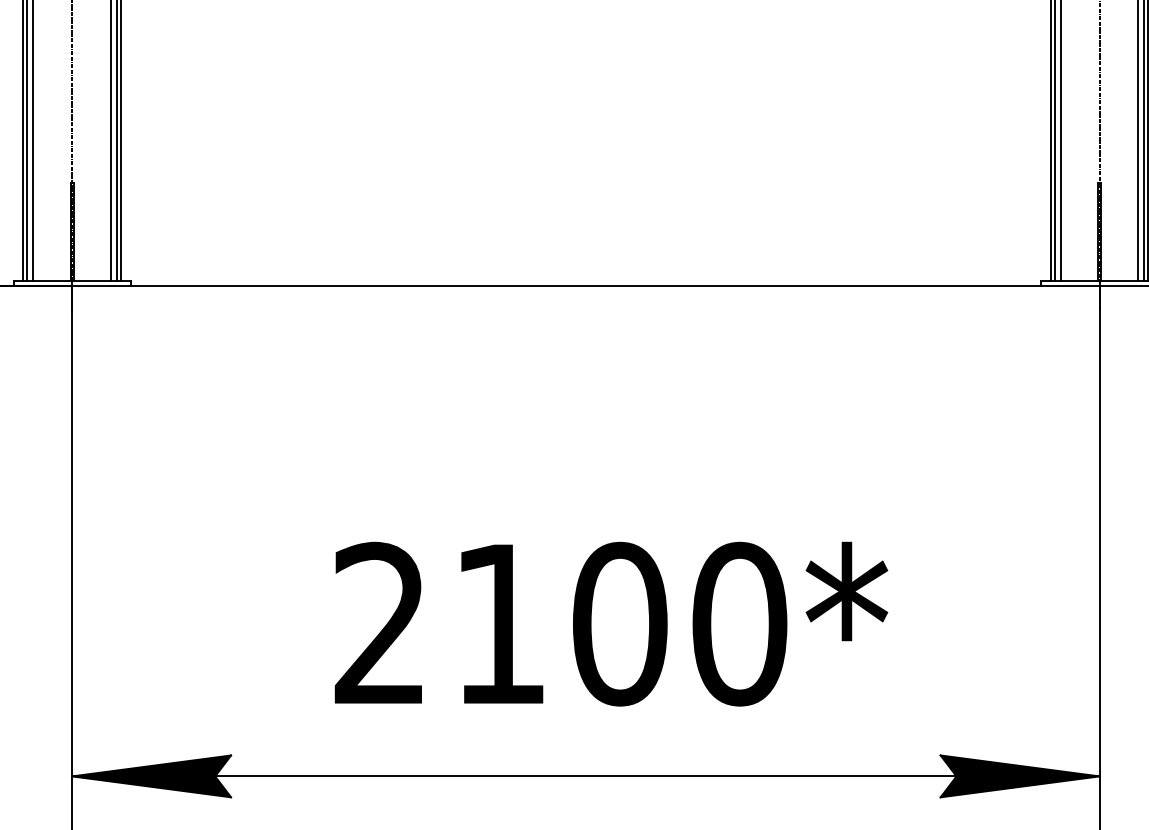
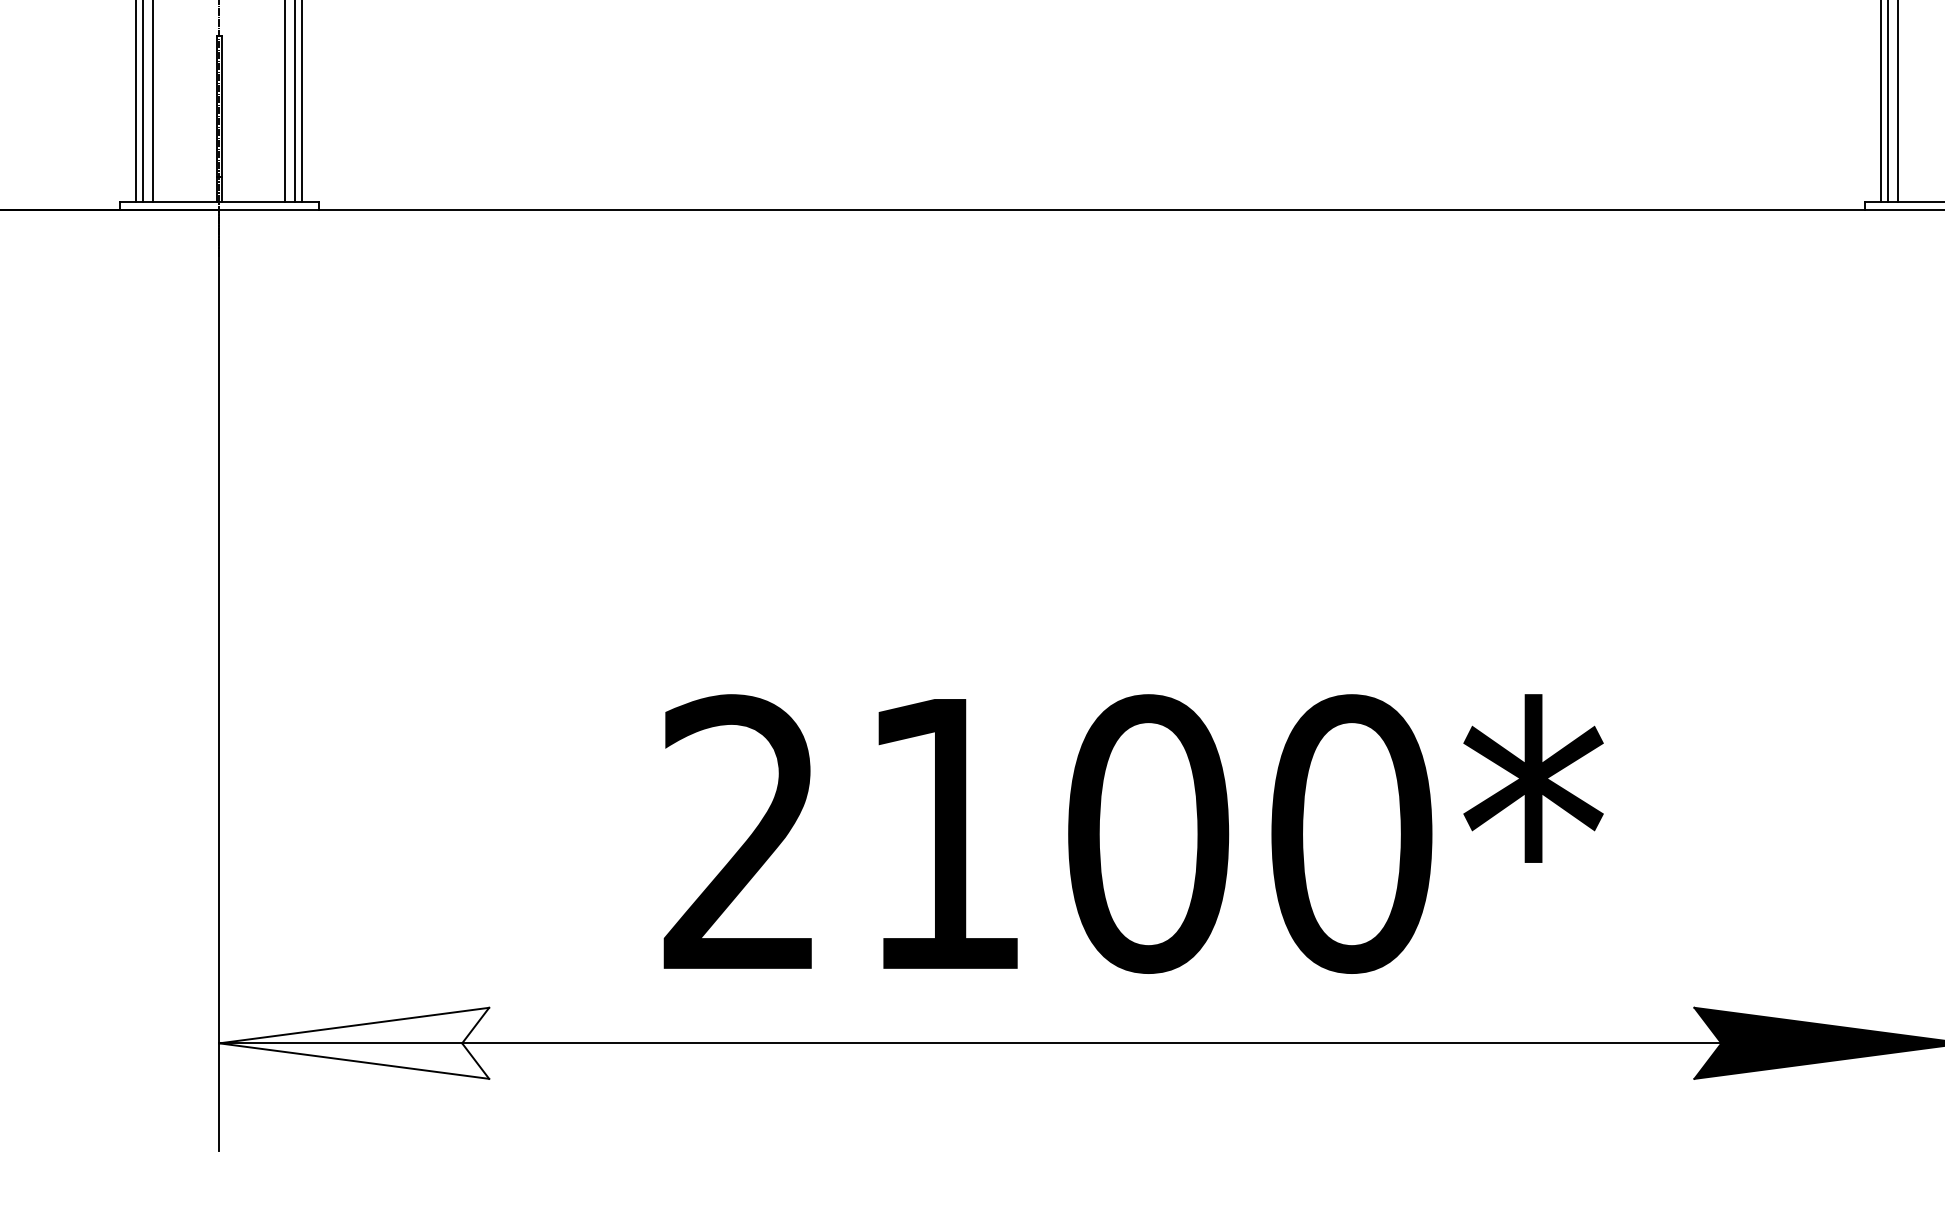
text: (611, 623) -> (1133, 832), moved
fill: (151, 776) -> (354, 1043), removed

